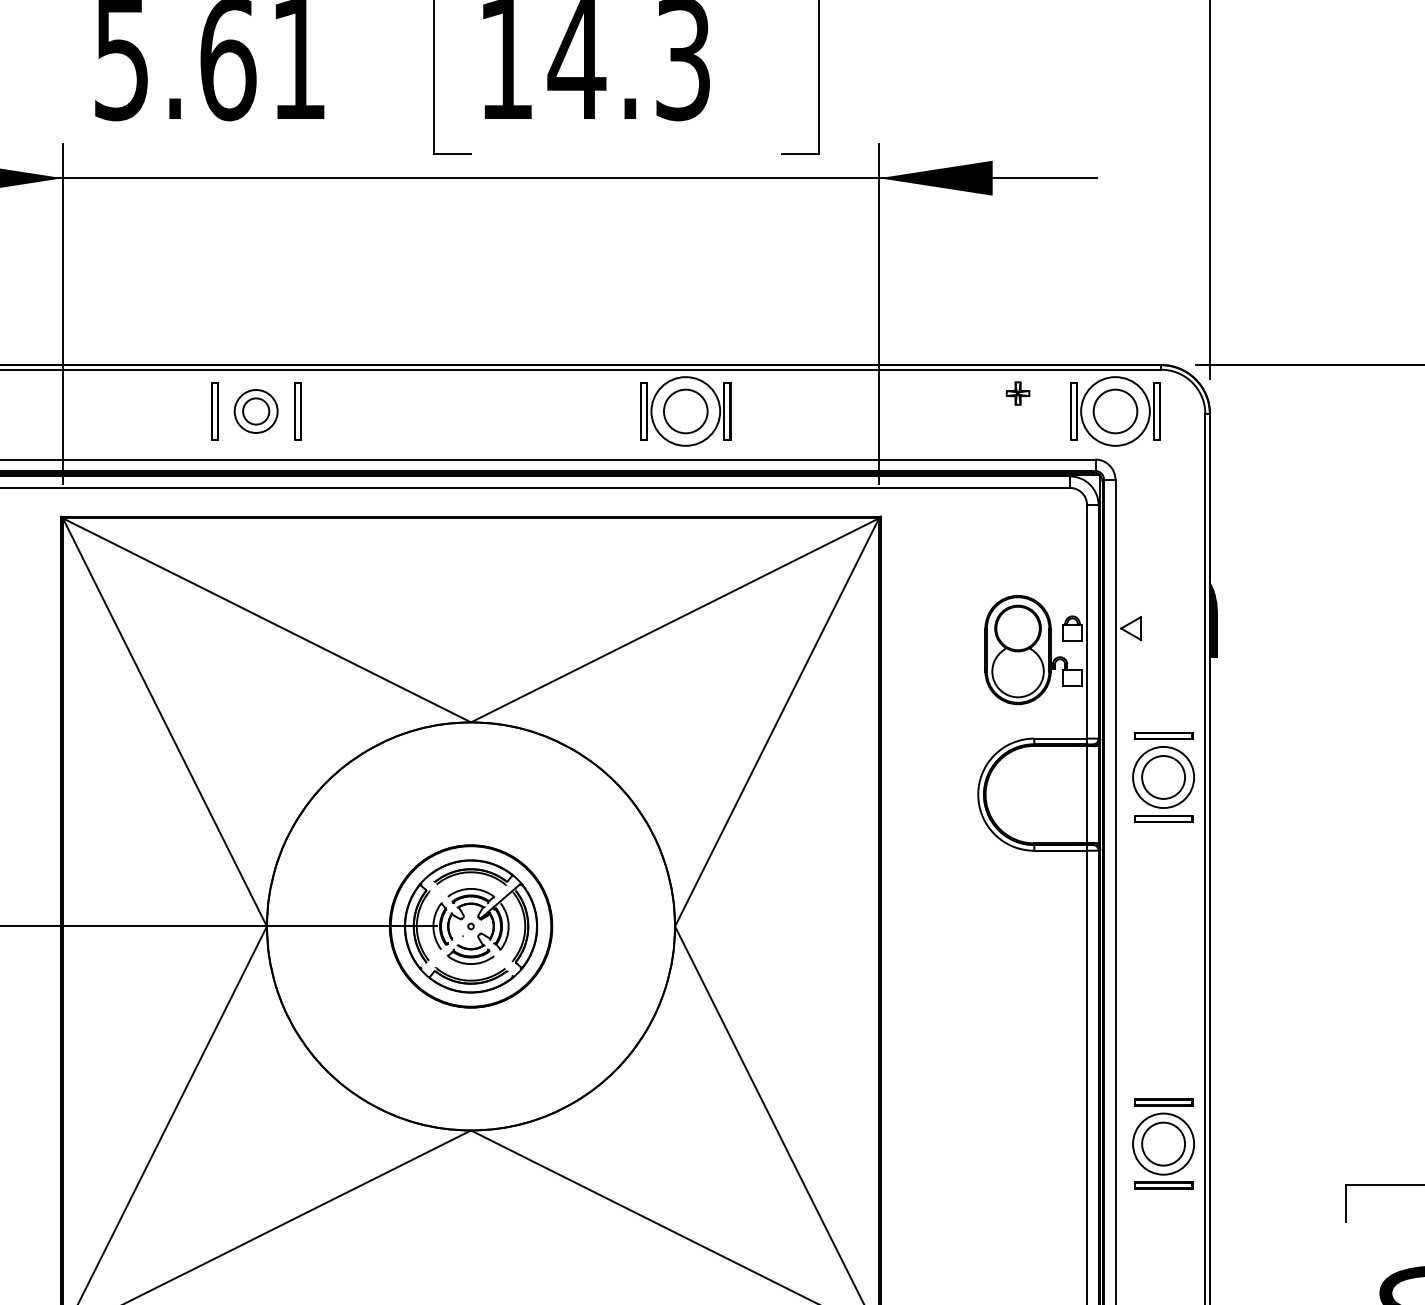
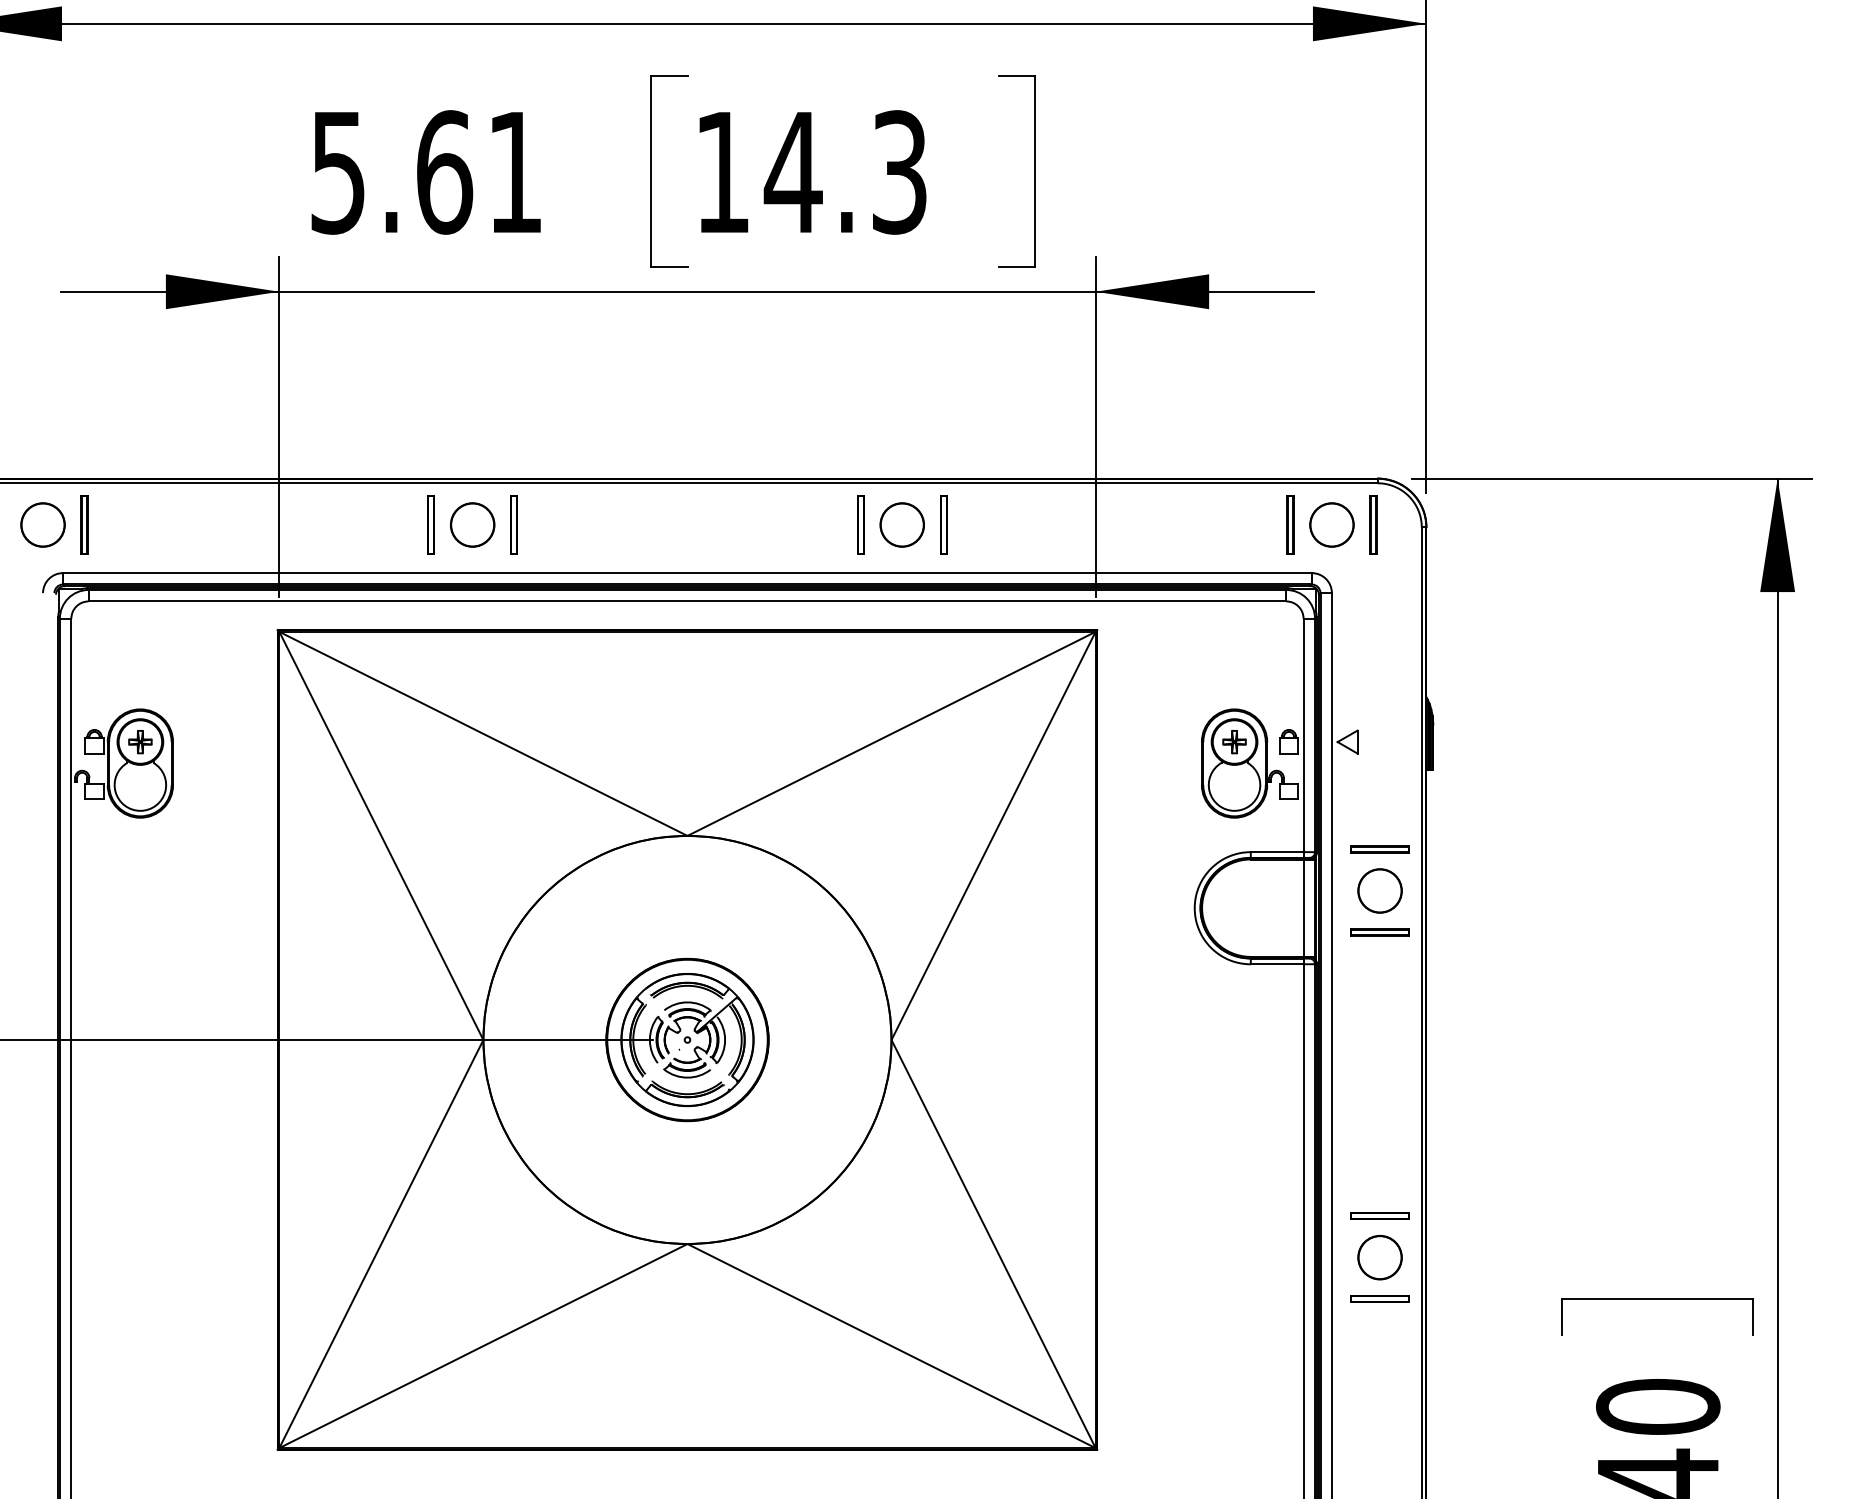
part: (1018, 393) -> (1234, 742), moved
circle: (256, 410) -> (472, 524), size x1.67
circle: (685, 410) -> (901, 524), size x0.62
circle: (1115, 410) -> (1331, 524), size x0.62
circle: (1163, 776) -> (1379, 890), size x0.71
circle: (1163, 1143) -> (1379, 1257), size x0.71

